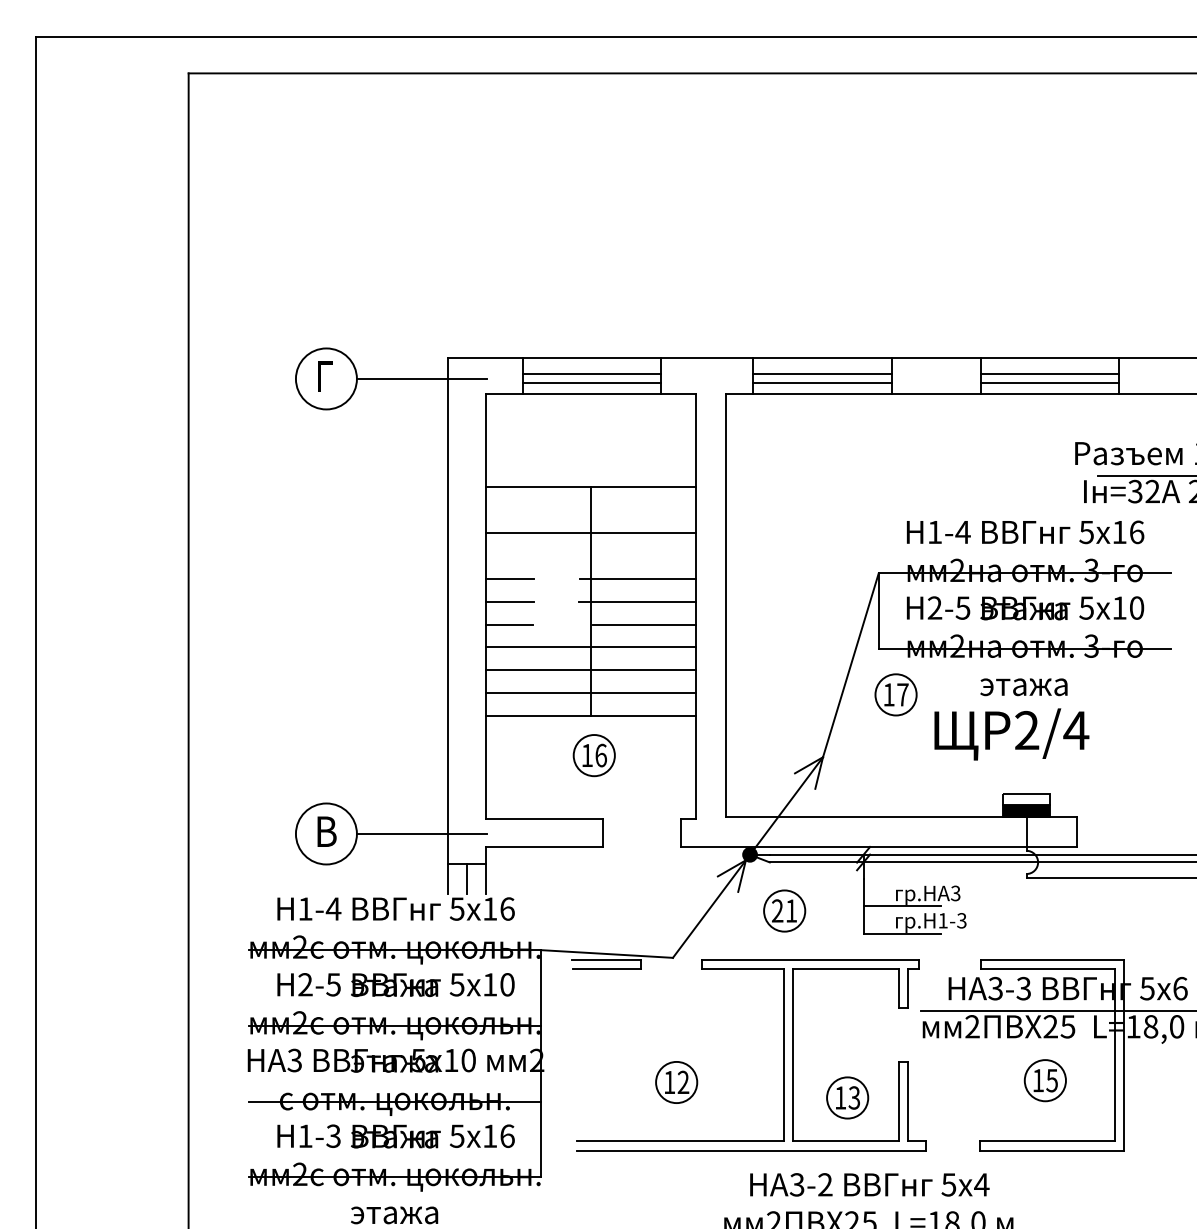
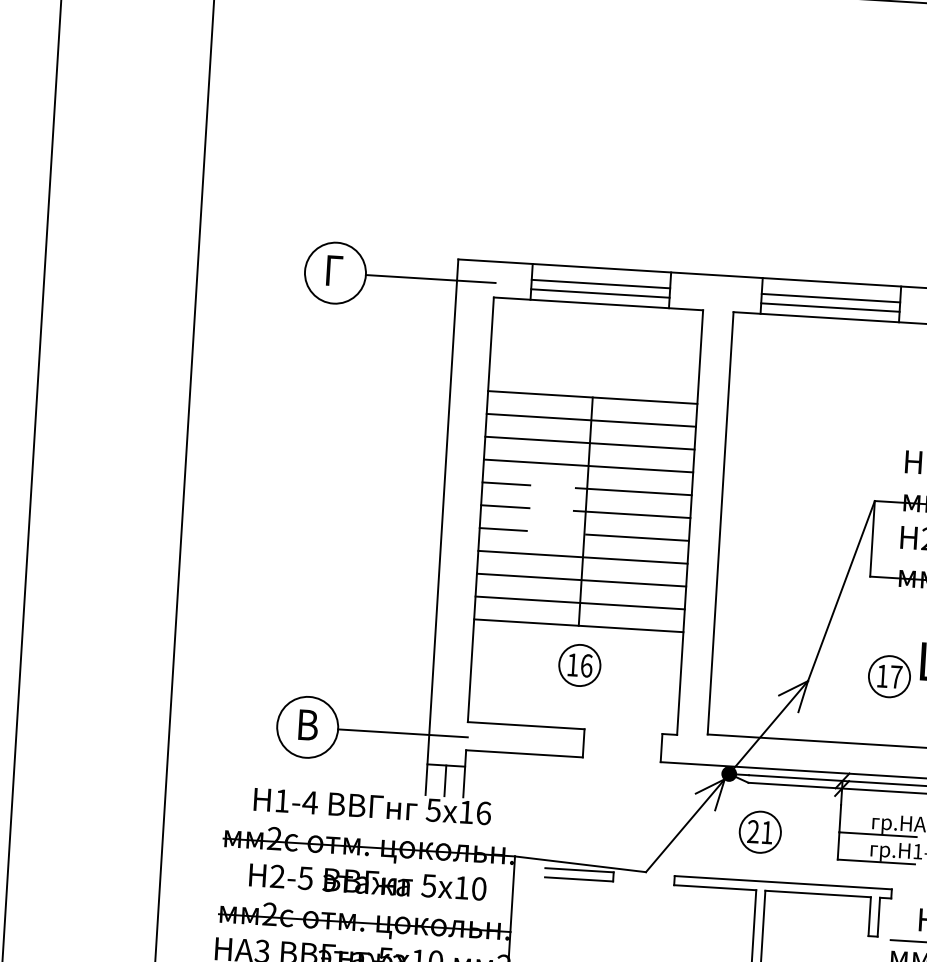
line: (590, 510) -> (591, 420), added
line: (590, 555) -> (588, 465), added
part: (895, 694) -> (888, 676), moved

